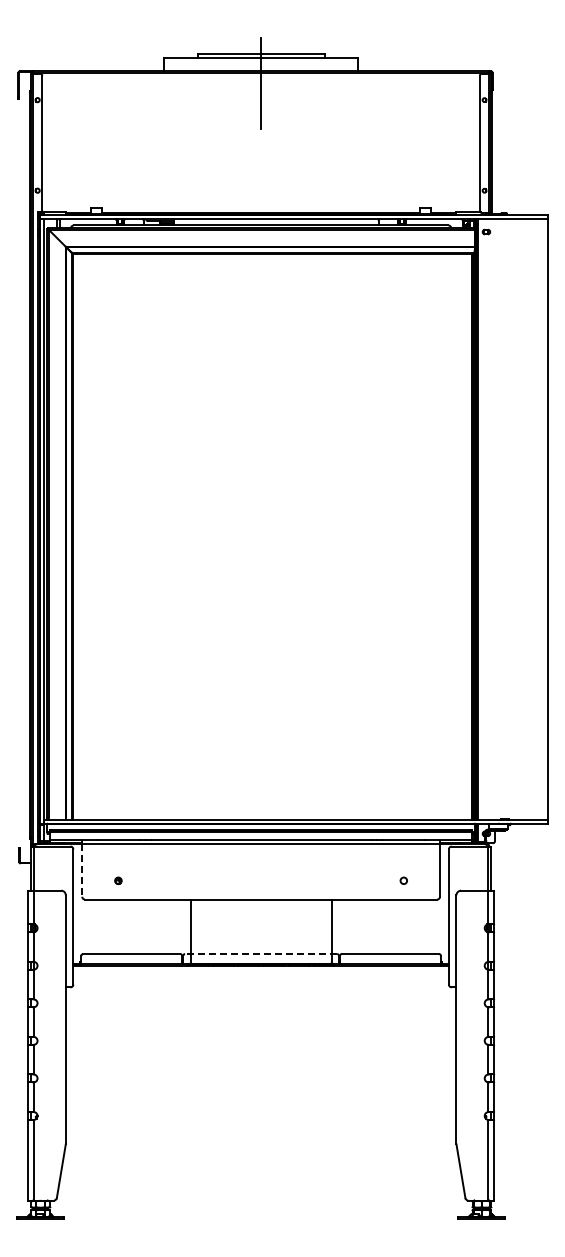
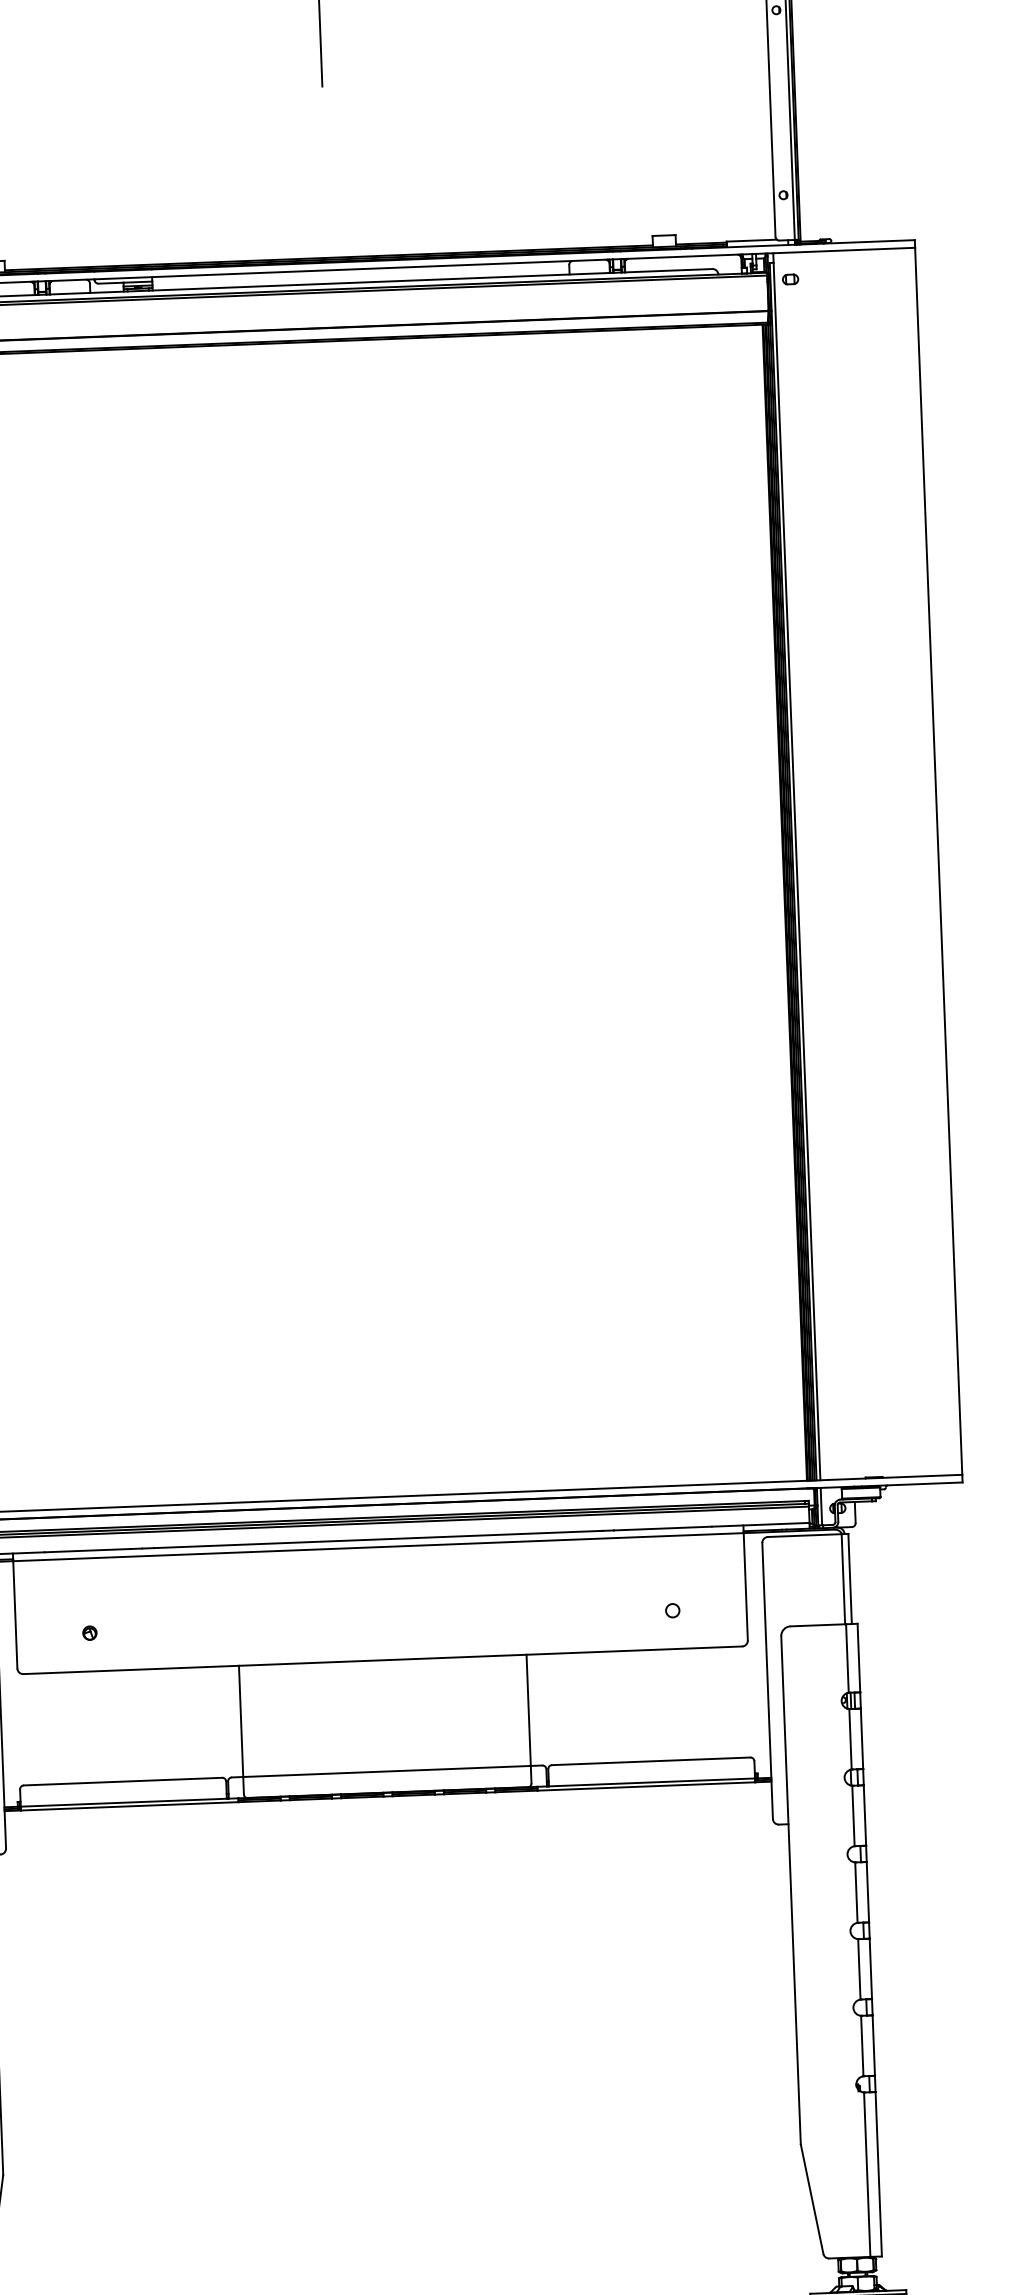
line: (82, 870) -> (15, 1614), dashed -> solid
line: (260, 954) -> (385, 1772), dashed -> solid

